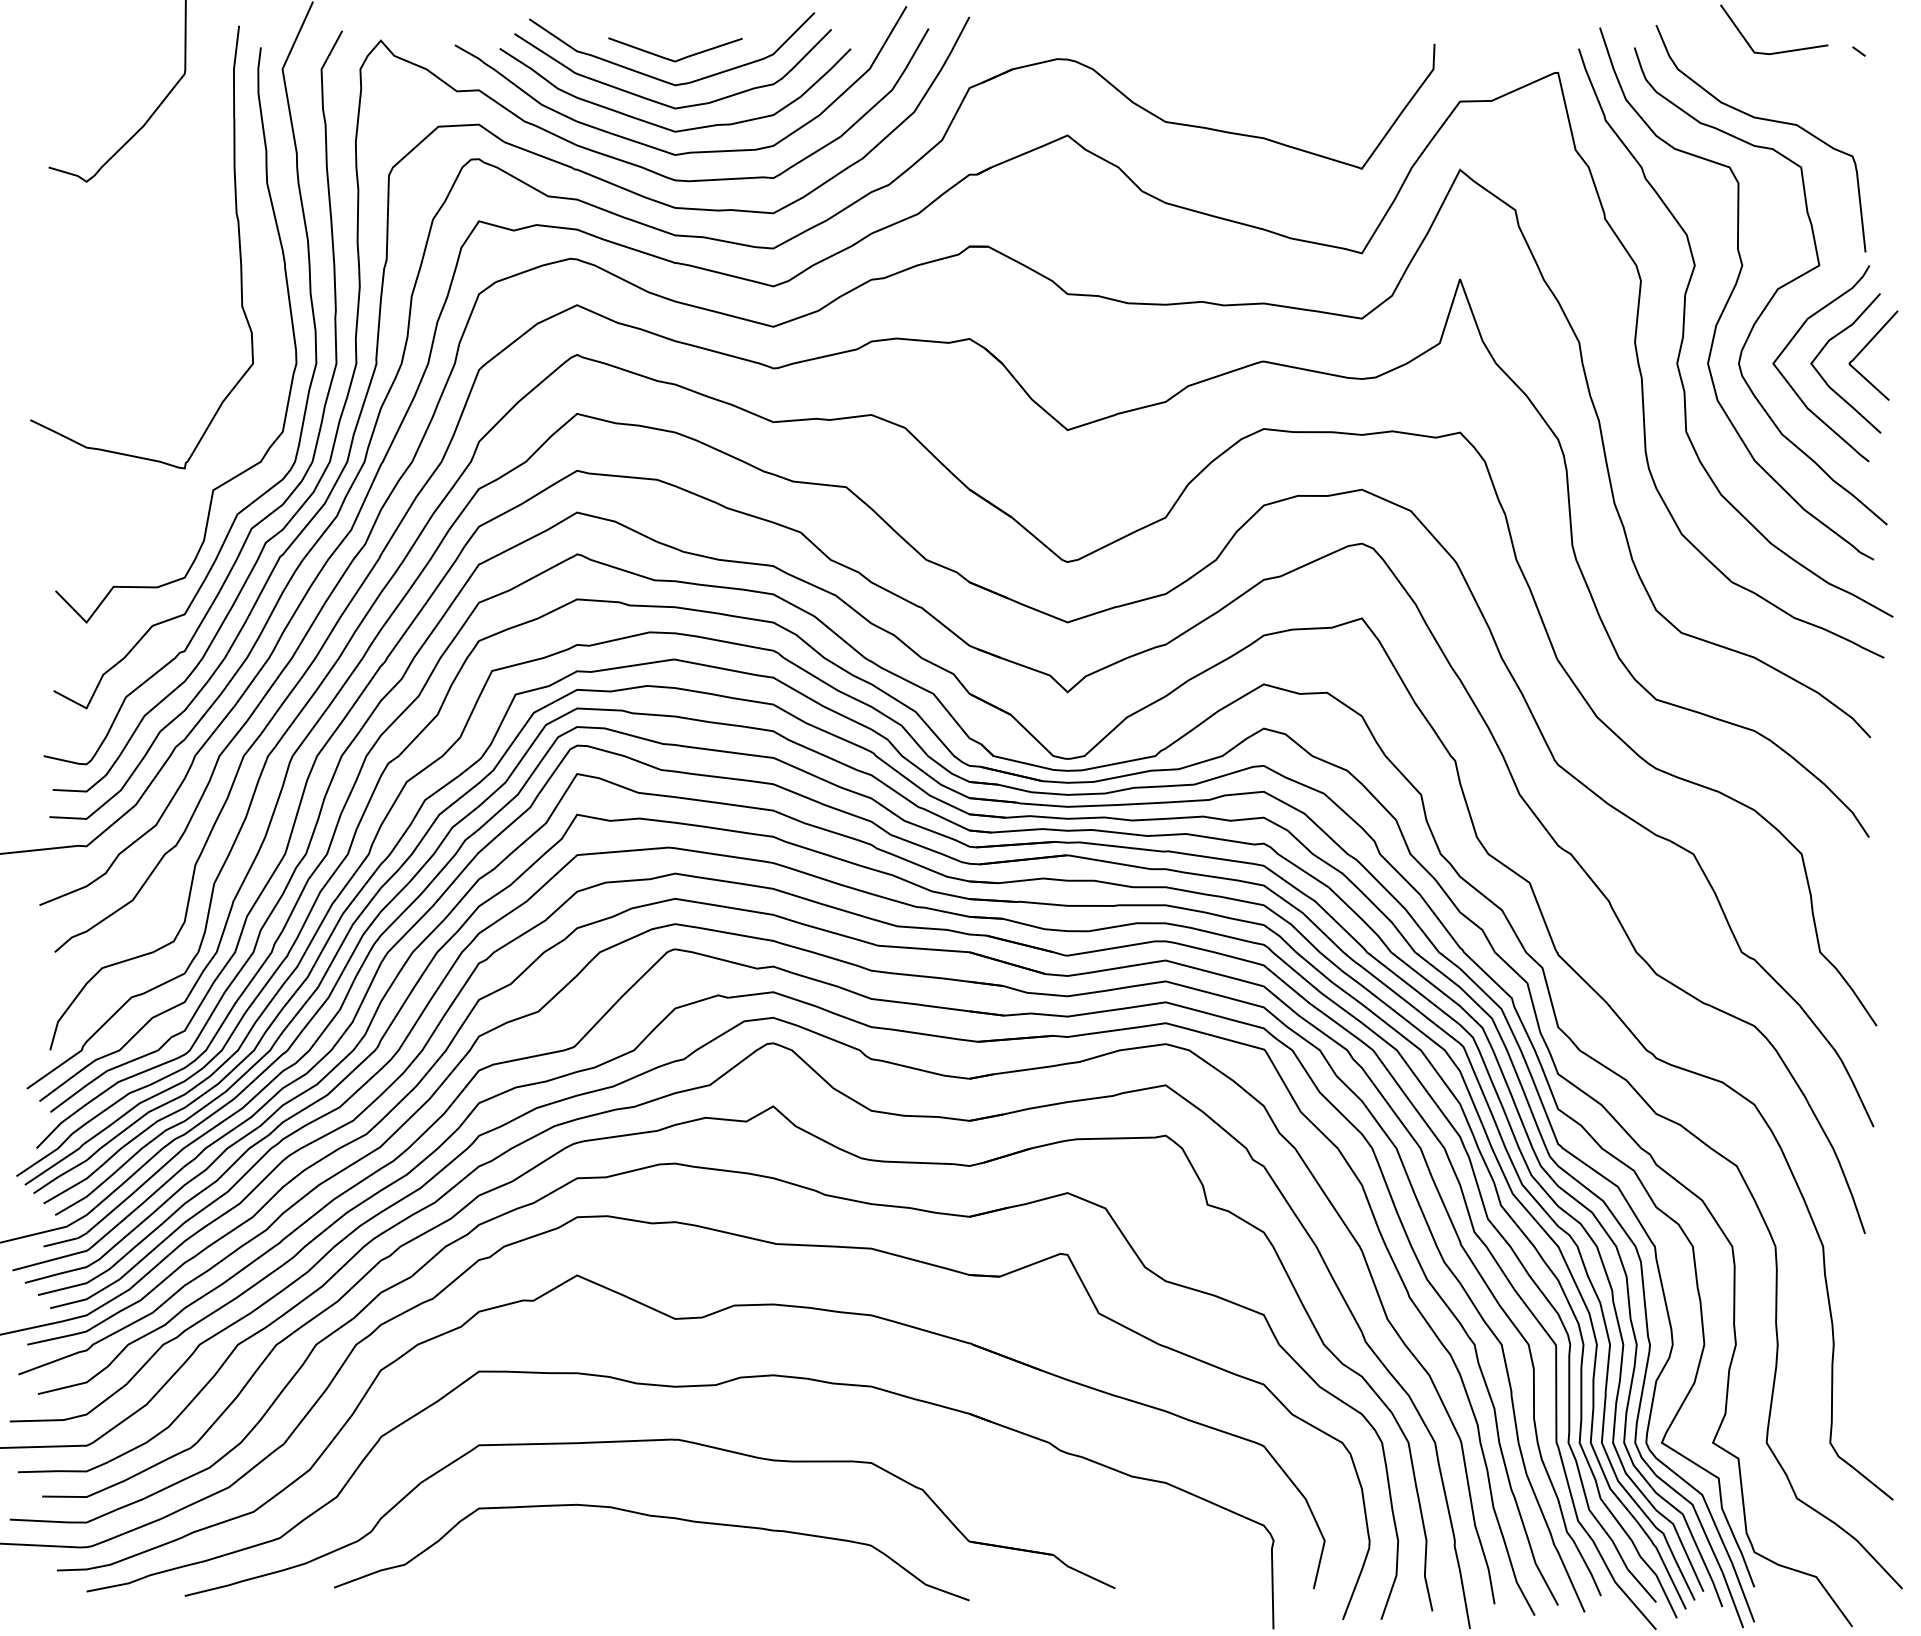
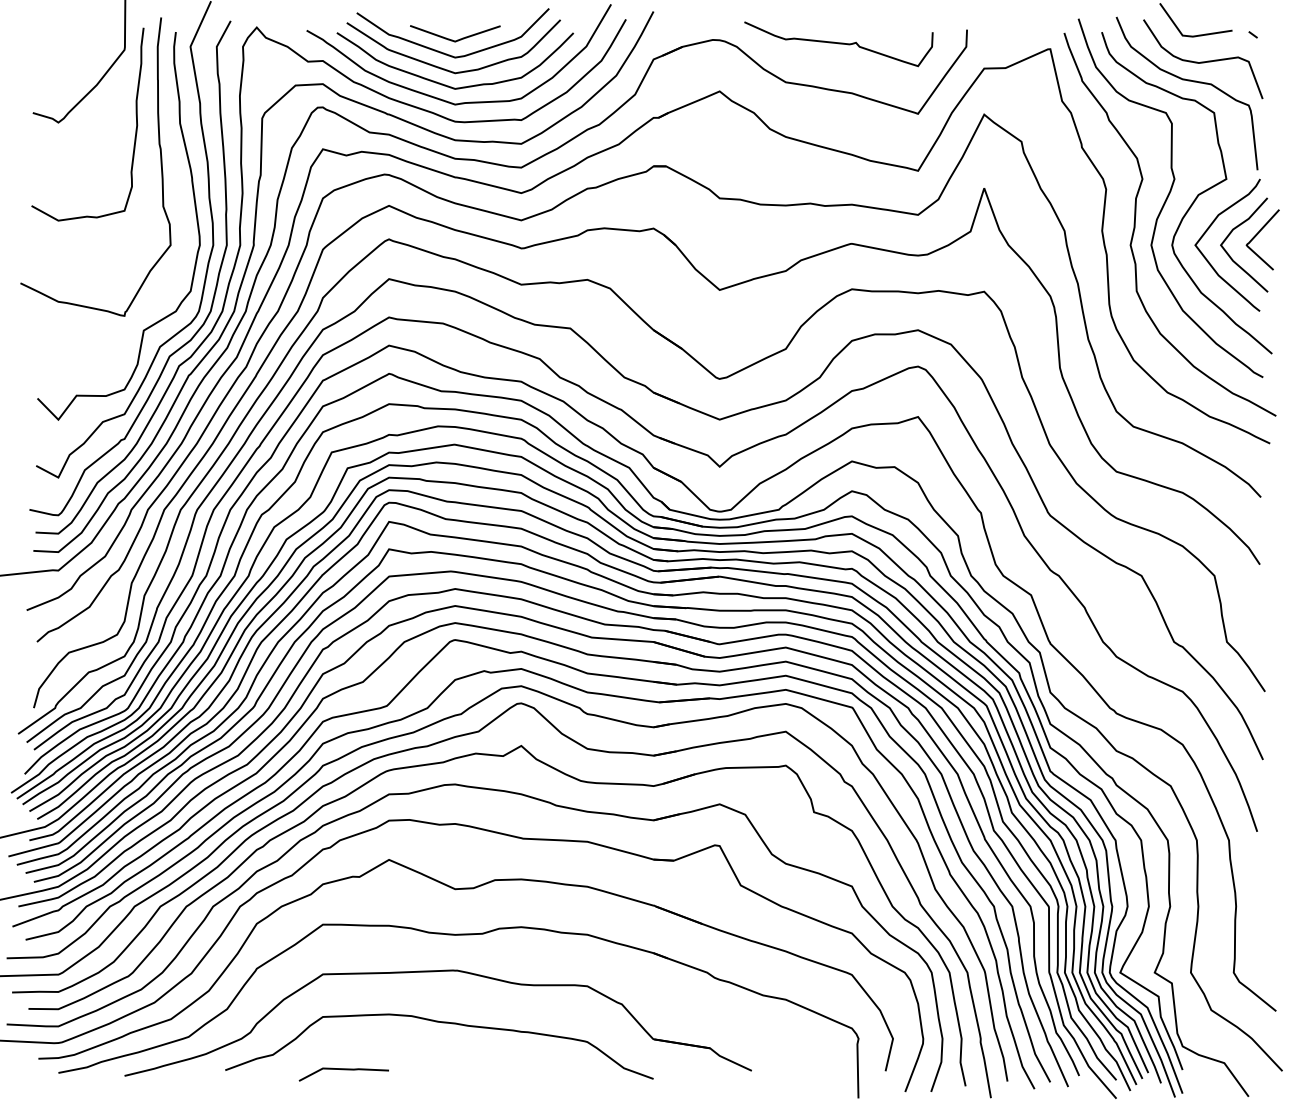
curve: (1243, 65) -> (838, 44), added
curve: (1785, 91) -> (1203, 61), added
curve: (200, 190) -> (135, 128), added
line: (509, 1587) -> (343, 1070), added

